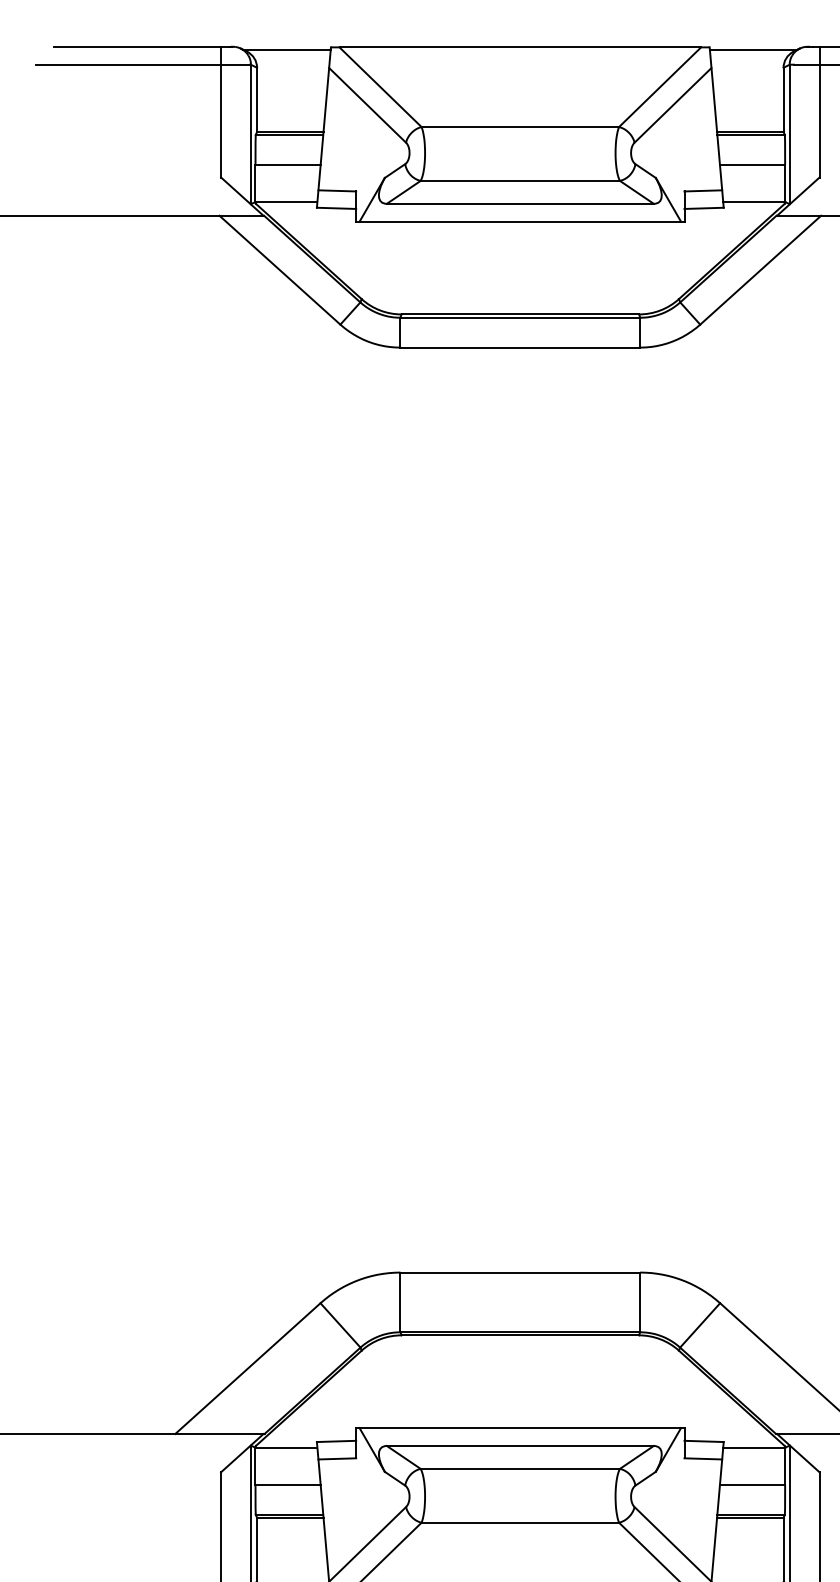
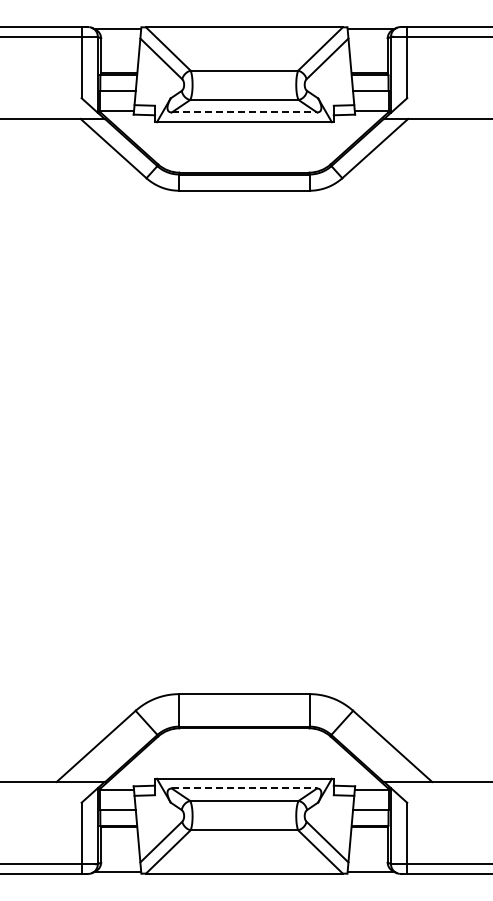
line: (520, 203) -> (244, 112), solid -> dashed
line: (520, 1445) -> (244, 788), solid -> dashed

